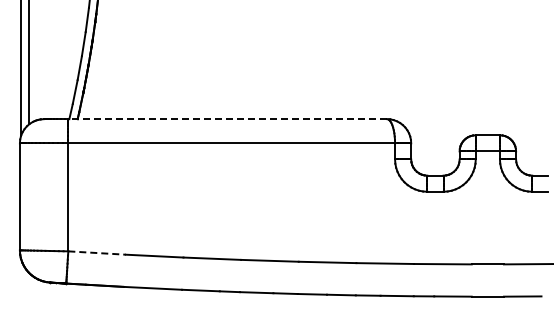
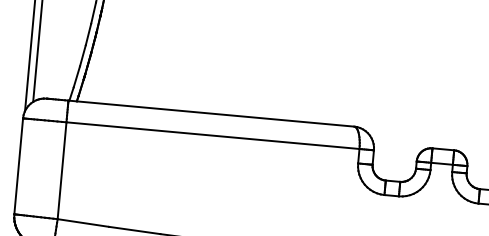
line: (227, 119) -> (211, 113), dashed -> solid
line: (97, 253) -> (83, 223), dashed -> solid

